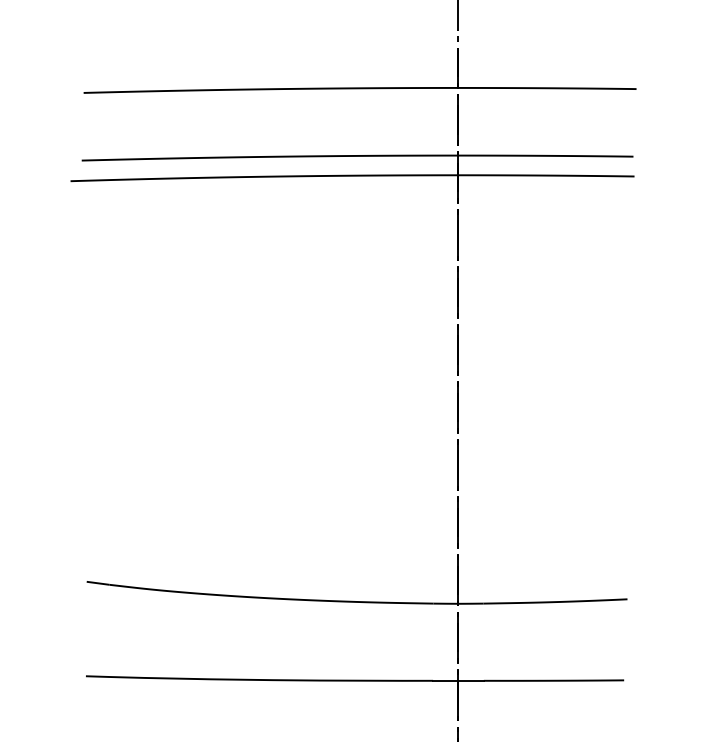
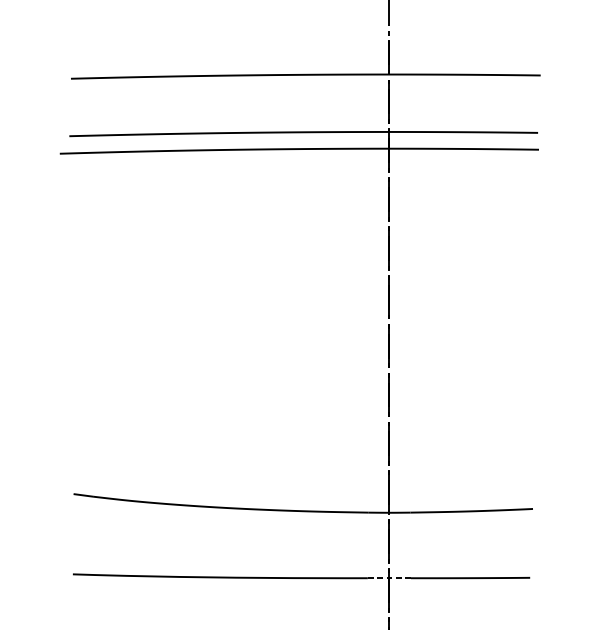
line: (458, 680) -> (389, 577), solid -> dashed

